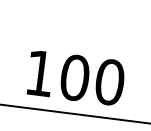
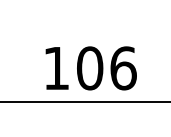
text: (109, 82) -> (123, 68), 100 -> 106

